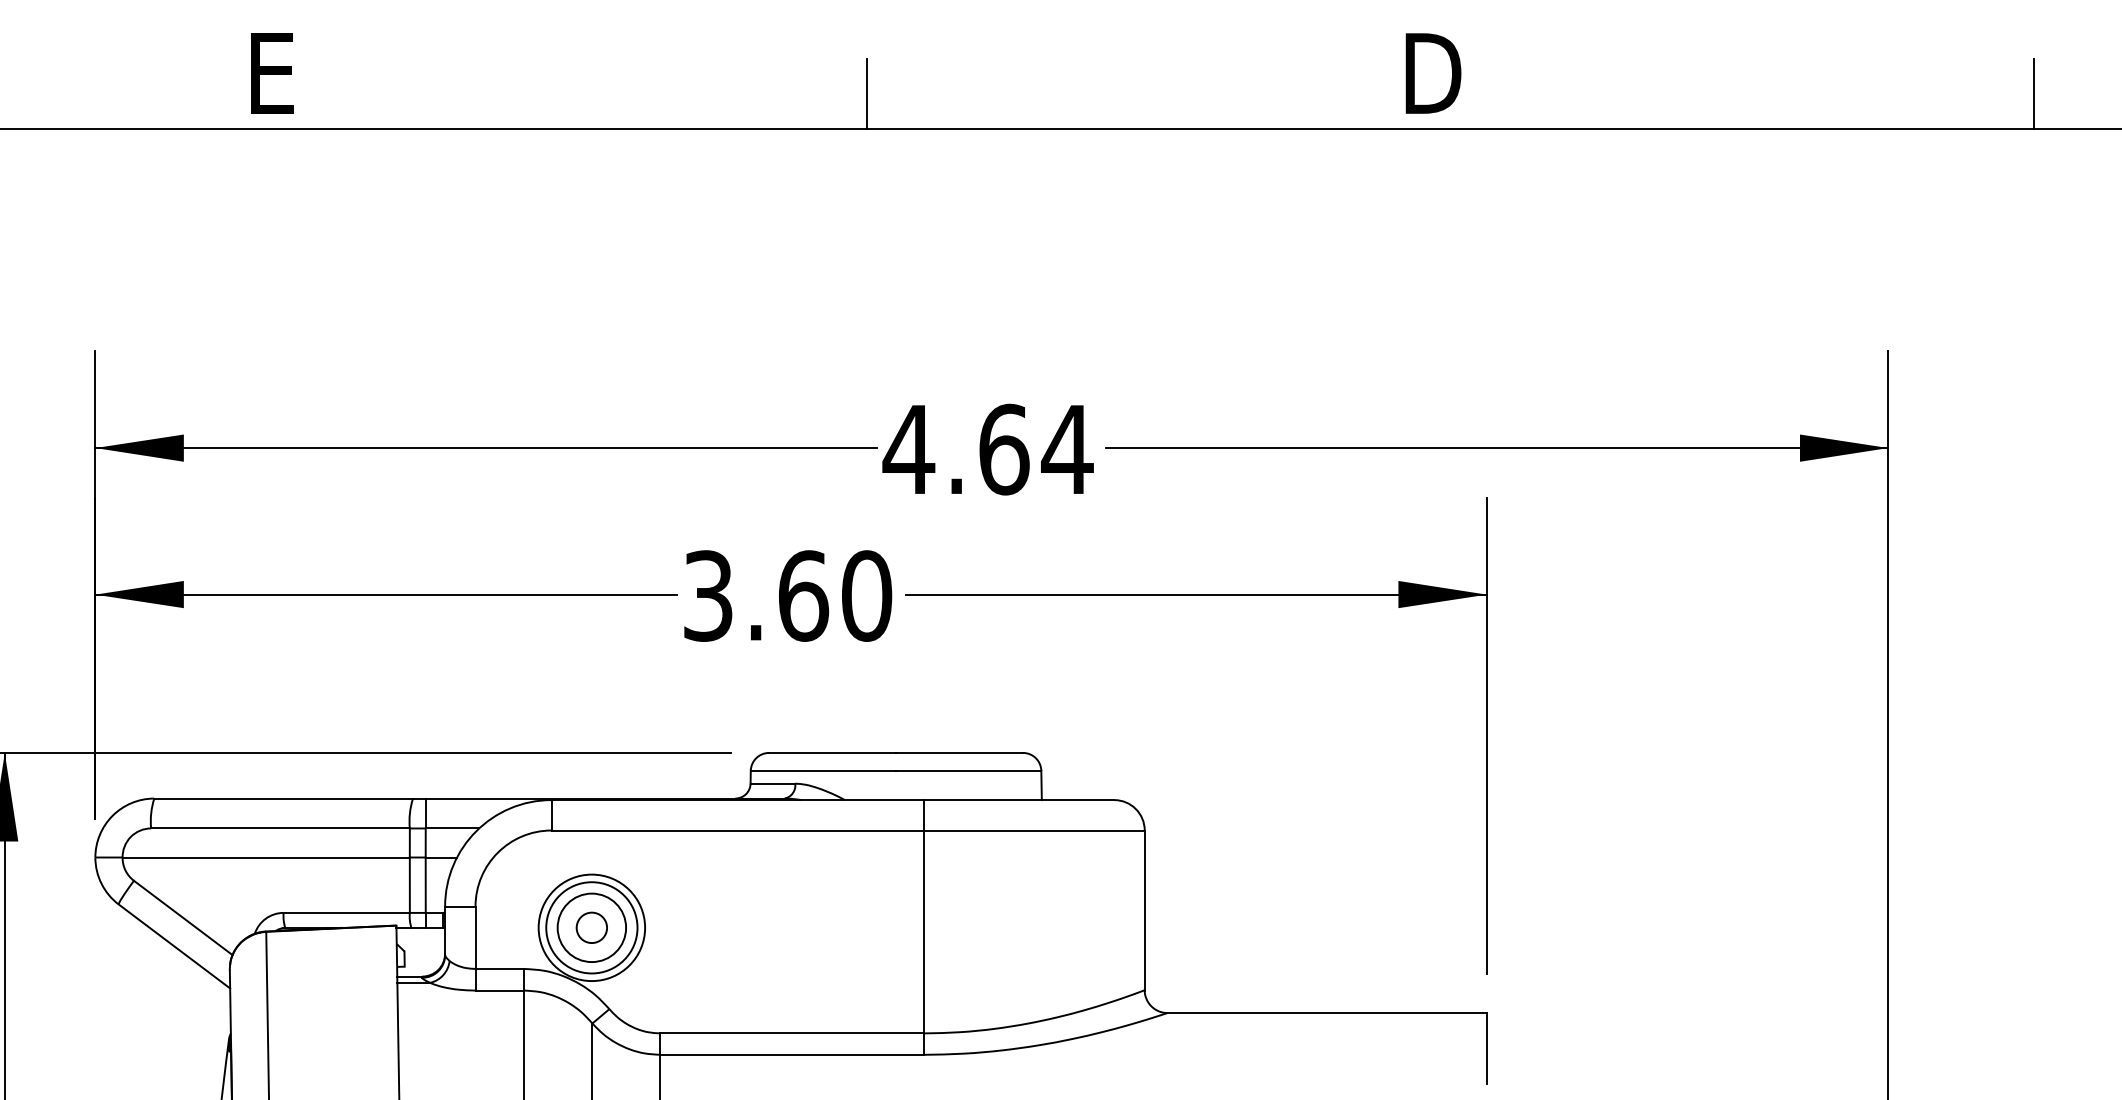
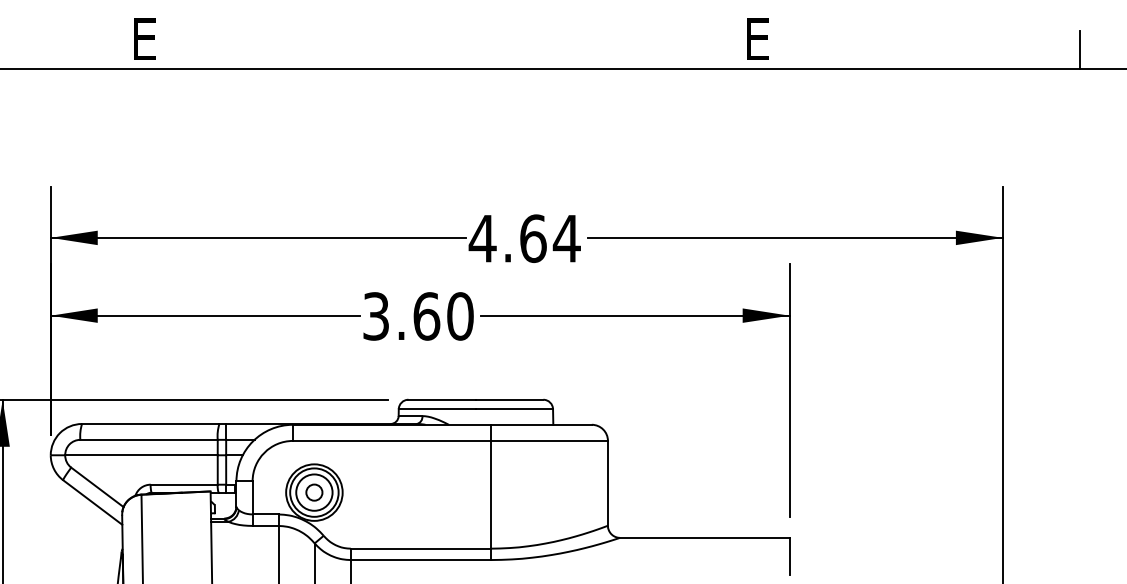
text: (1433, 72) -> (761, 38), D -> E
line: (867, 93) -> (460, 49), removed

